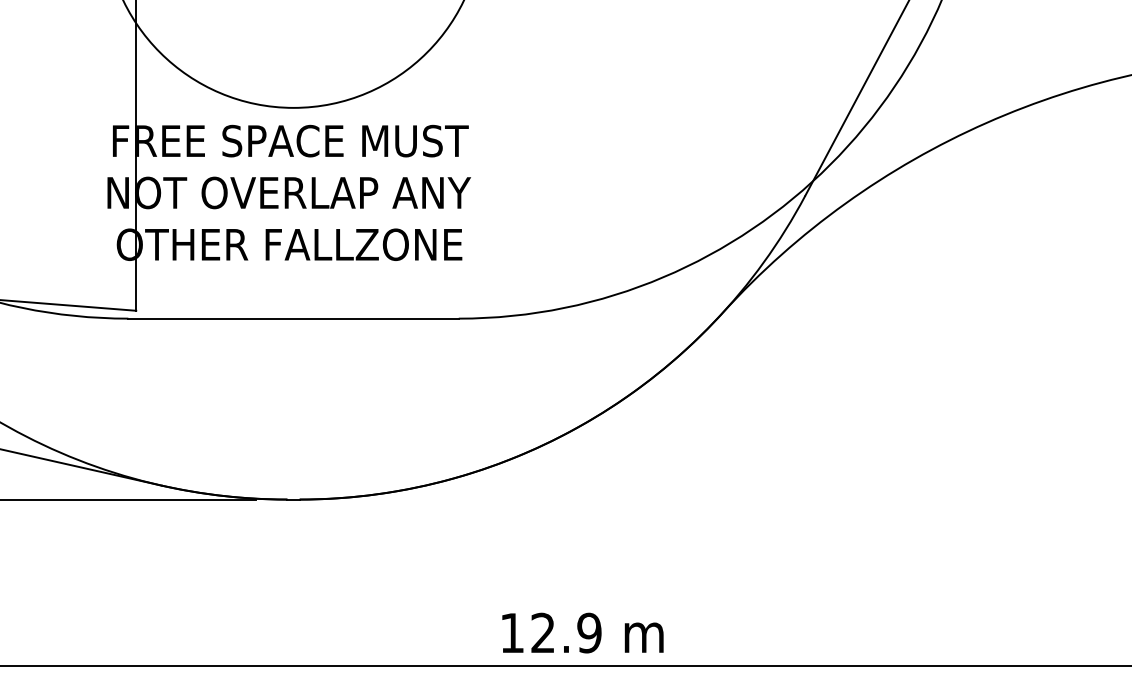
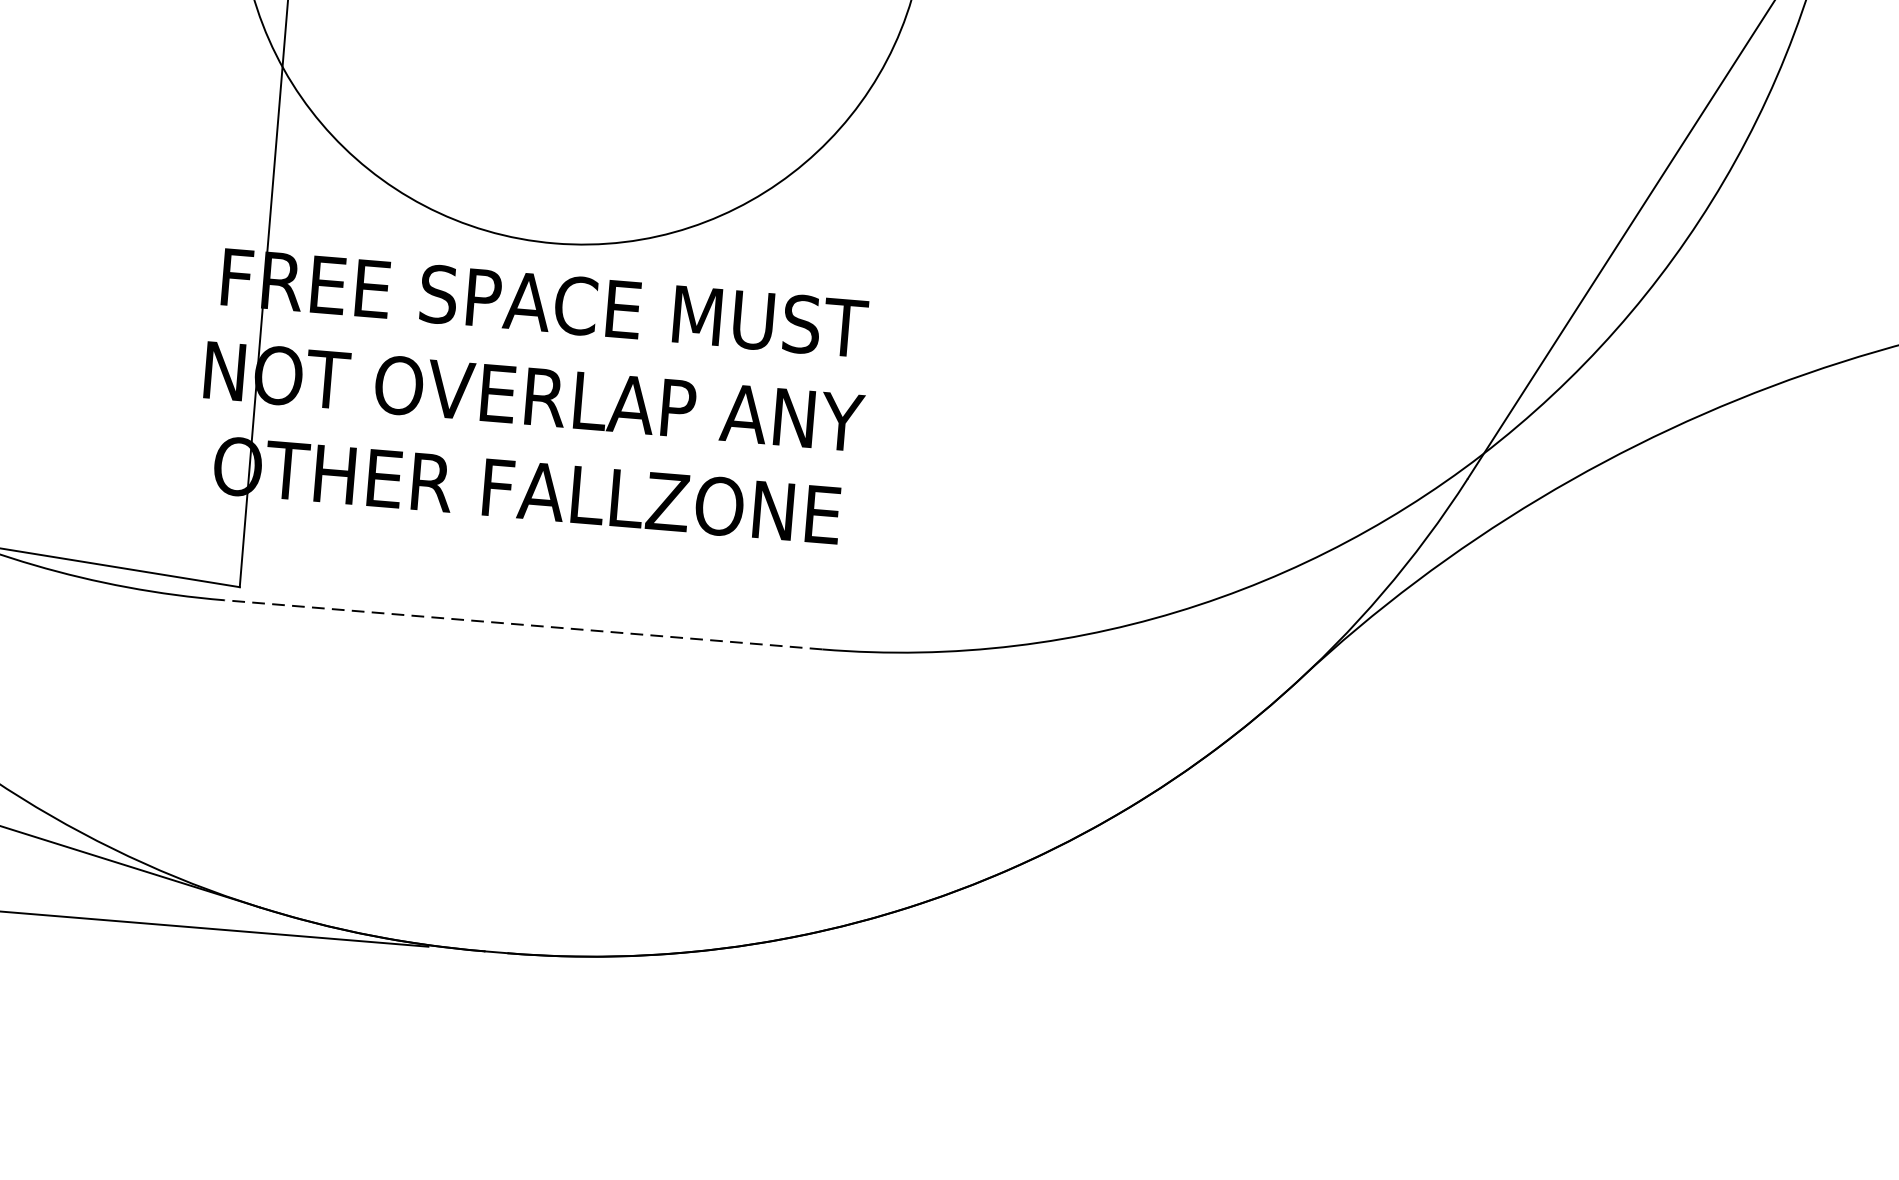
line: (293, 318) -> (523, 624), solid -> dashed

